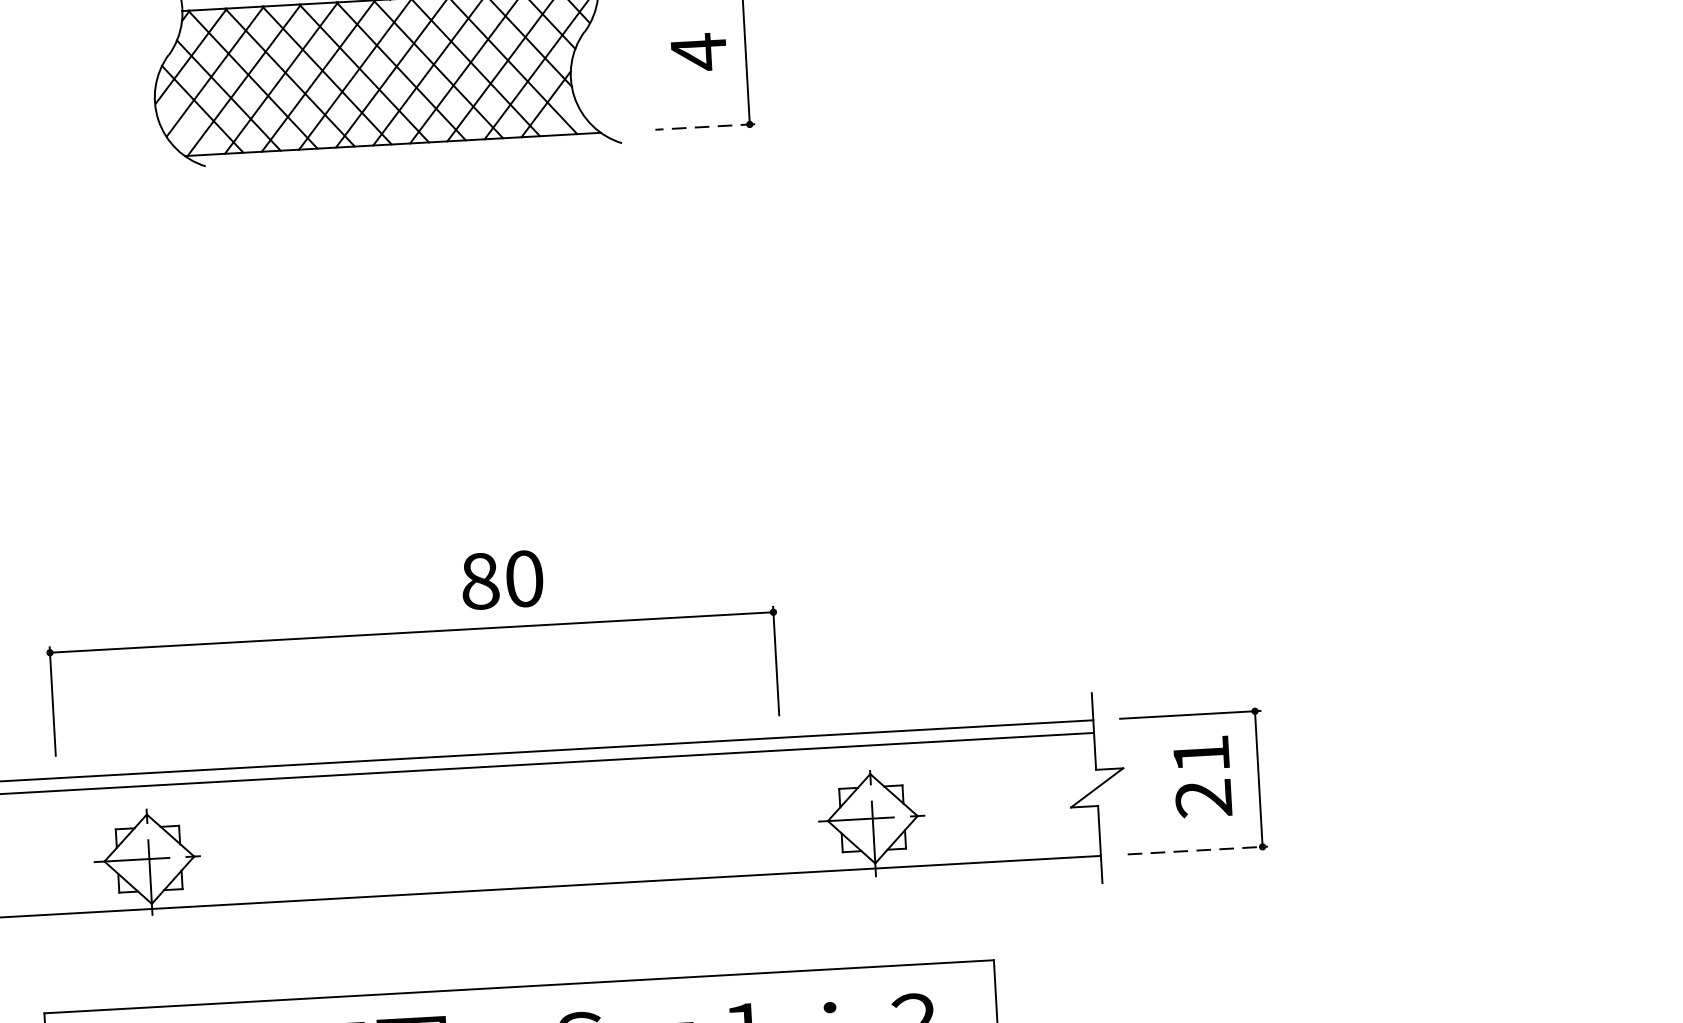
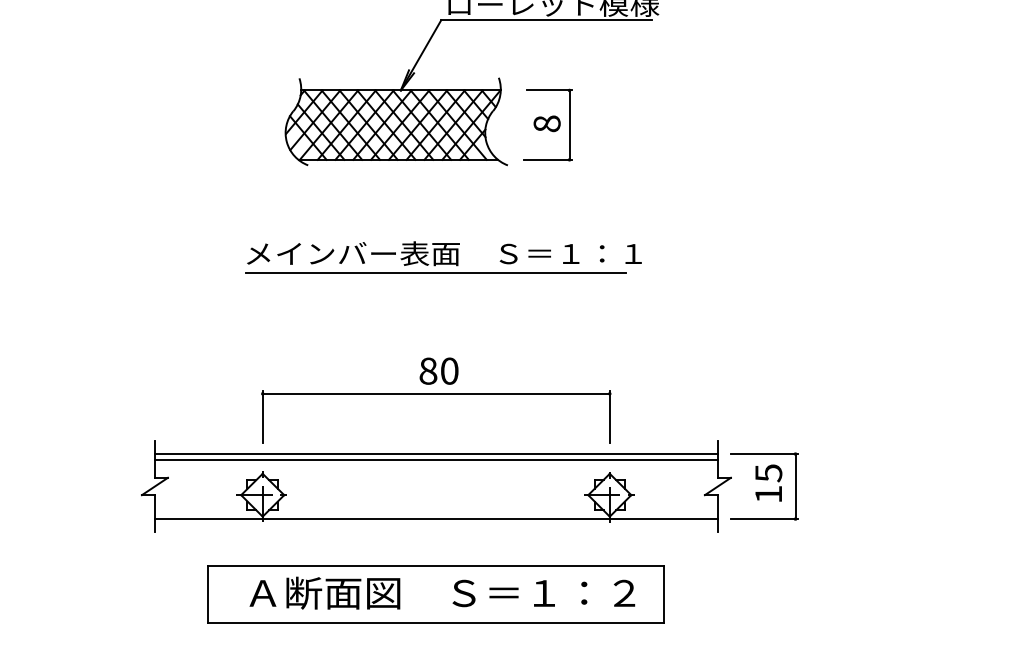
text: (697, 53) -> (546, 124), 4 -> 8
line: (705, 126) -> (548, 159), dashed -> solid
part: (498, 342) -> (443, 257), added
part: (412, 633) -> (436, 394), moved
text: (1202, 775) -> (768, 483), 21 -> 15
line: (1198, 851) -> (764, 519), dashed -> solid

